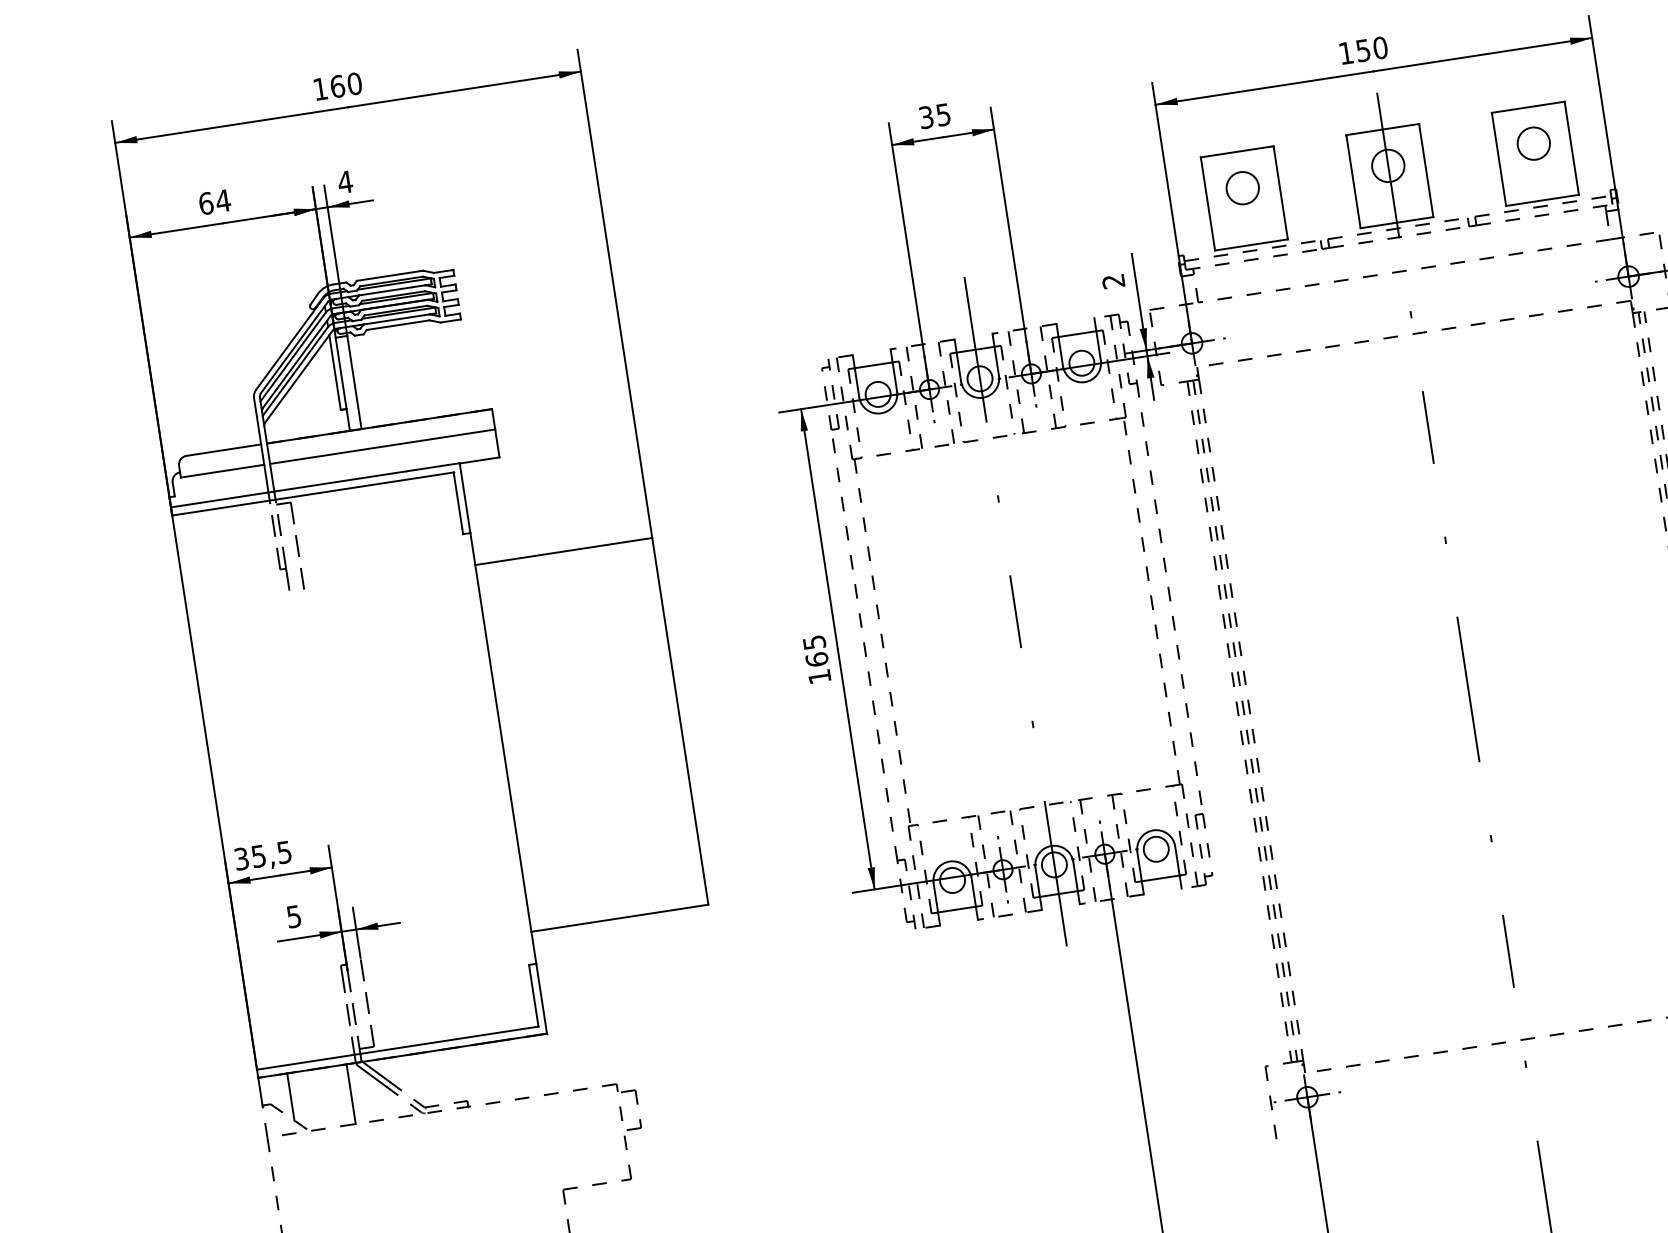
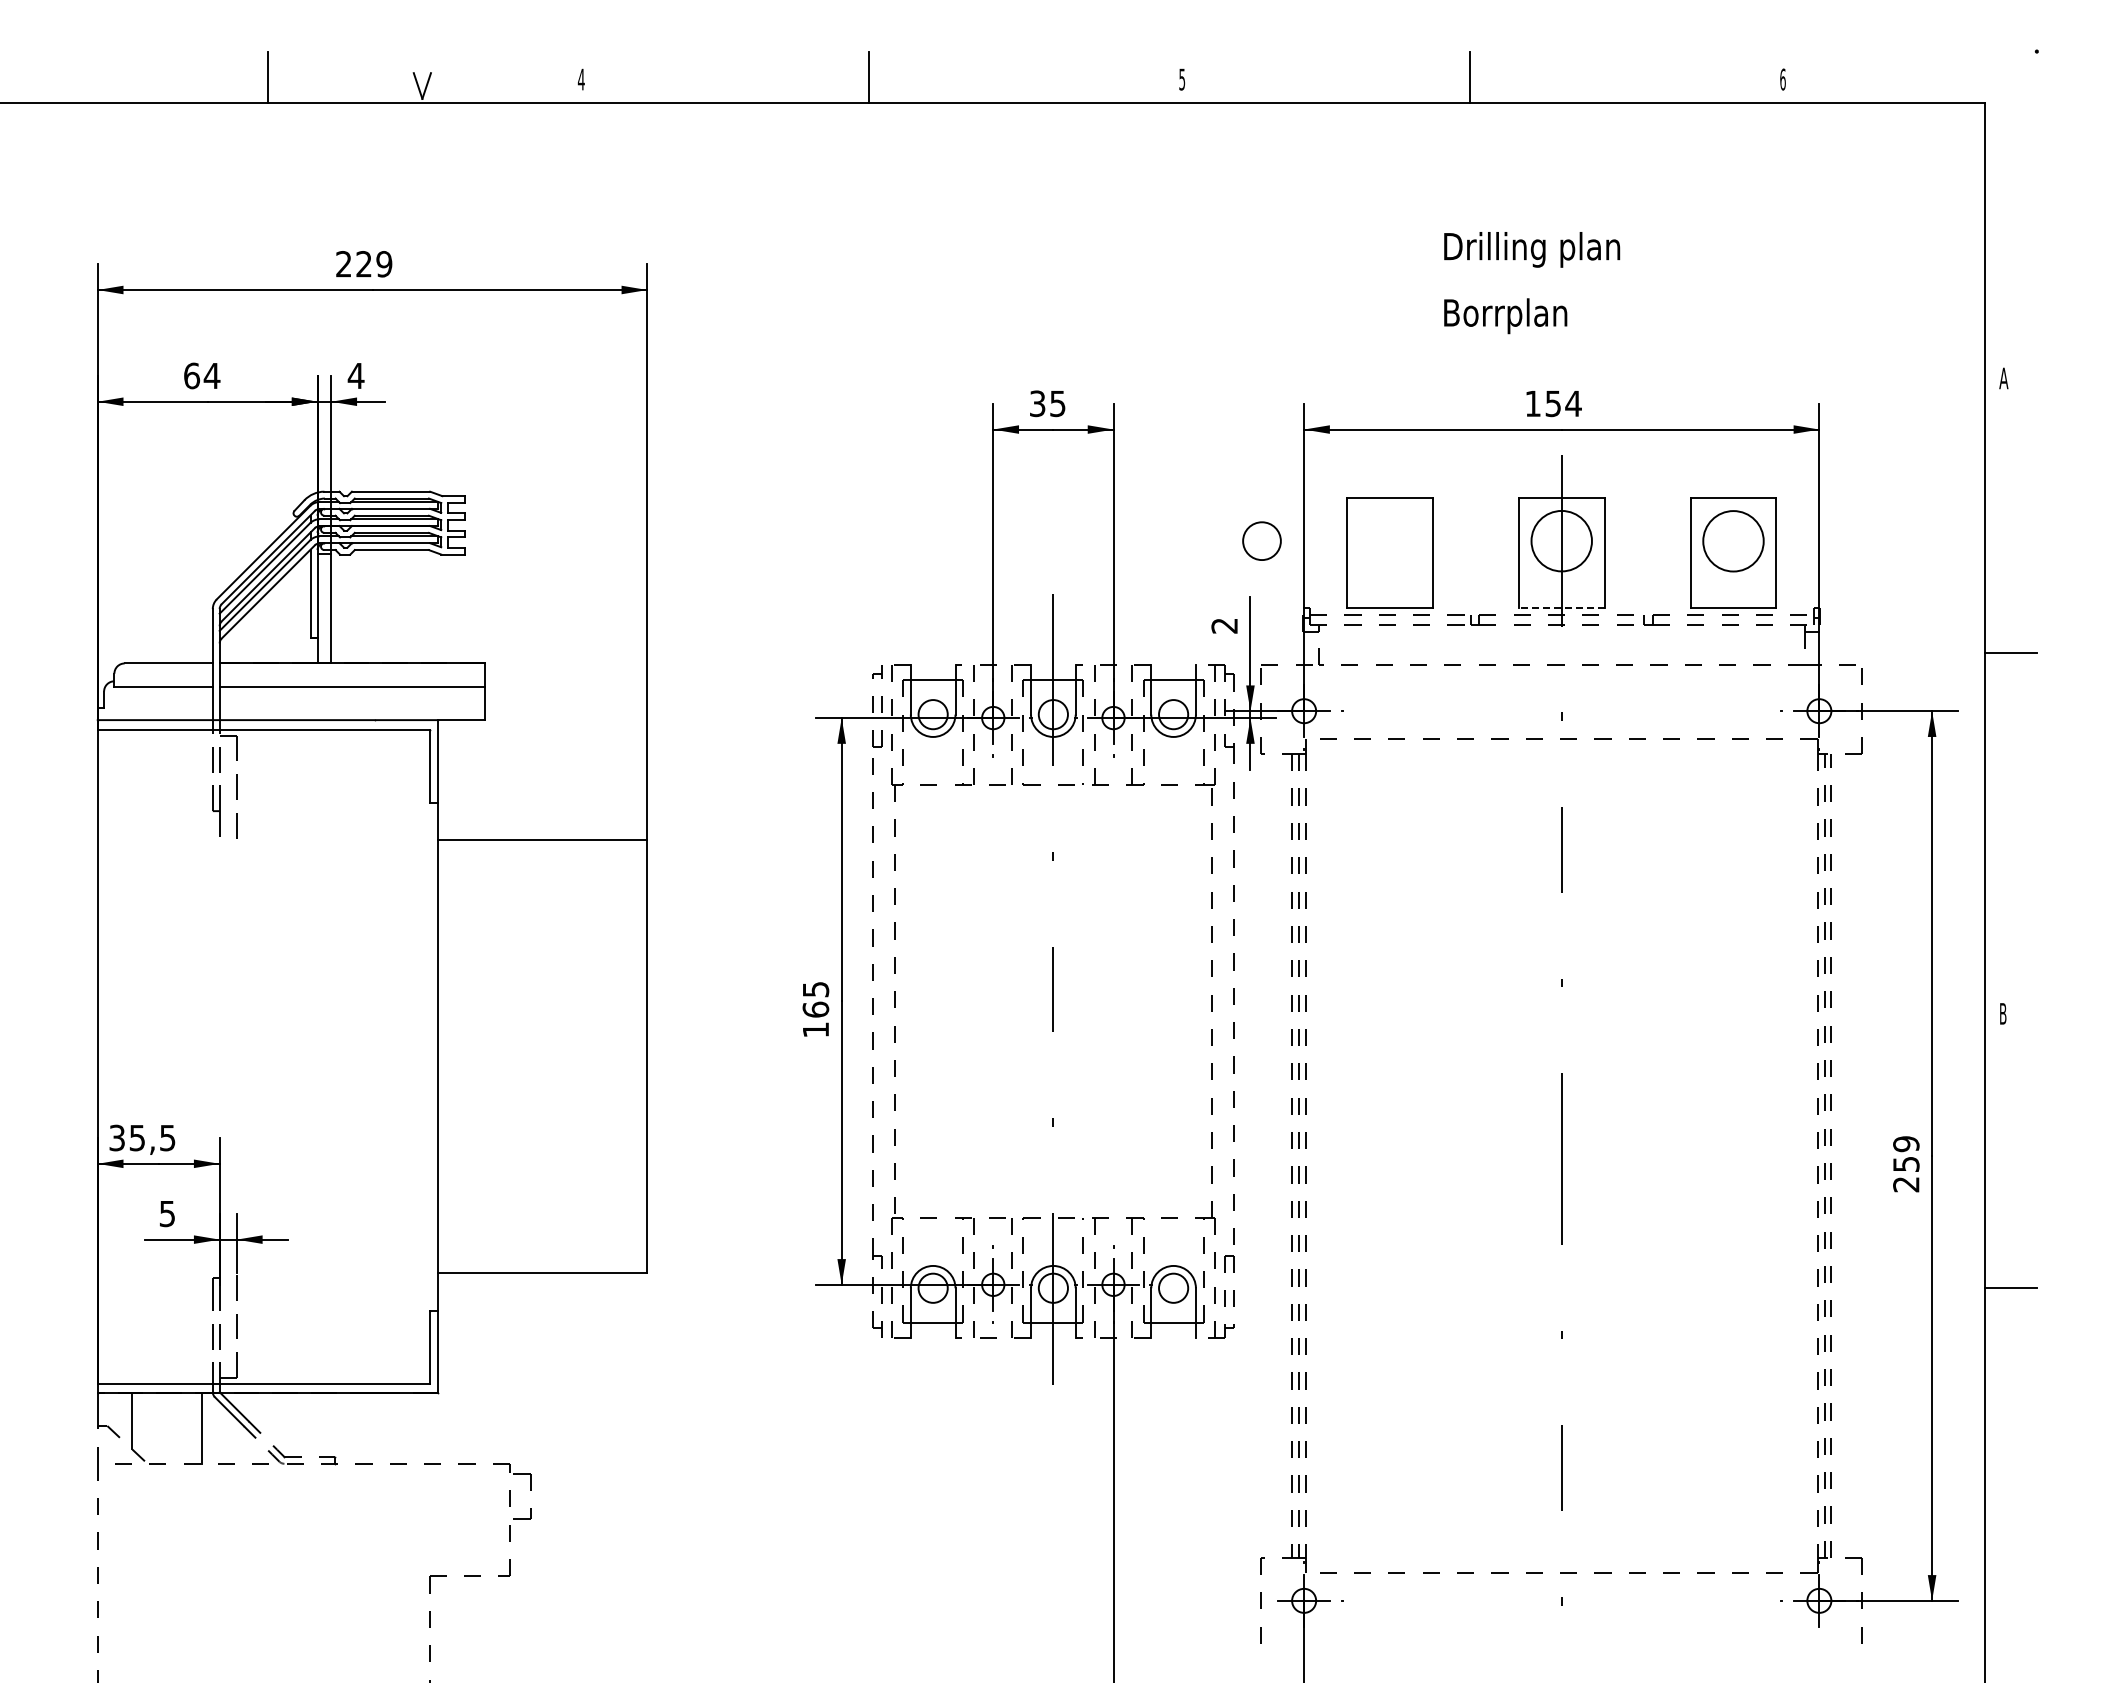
text: (1380, 47) -> (1573, 403), 150 -> 154
text: (337, 86) -> (364, 264), 160 -> 229
circle: (1533, 143) -> (1733, 540), size x1.6
circle: (1388, 166) -> (1561, 541), size x1.6
circle: (1242, 187) -> (1261, 540), moved
line: (1396, 223) -> (1561, 608), solid -> dashed

